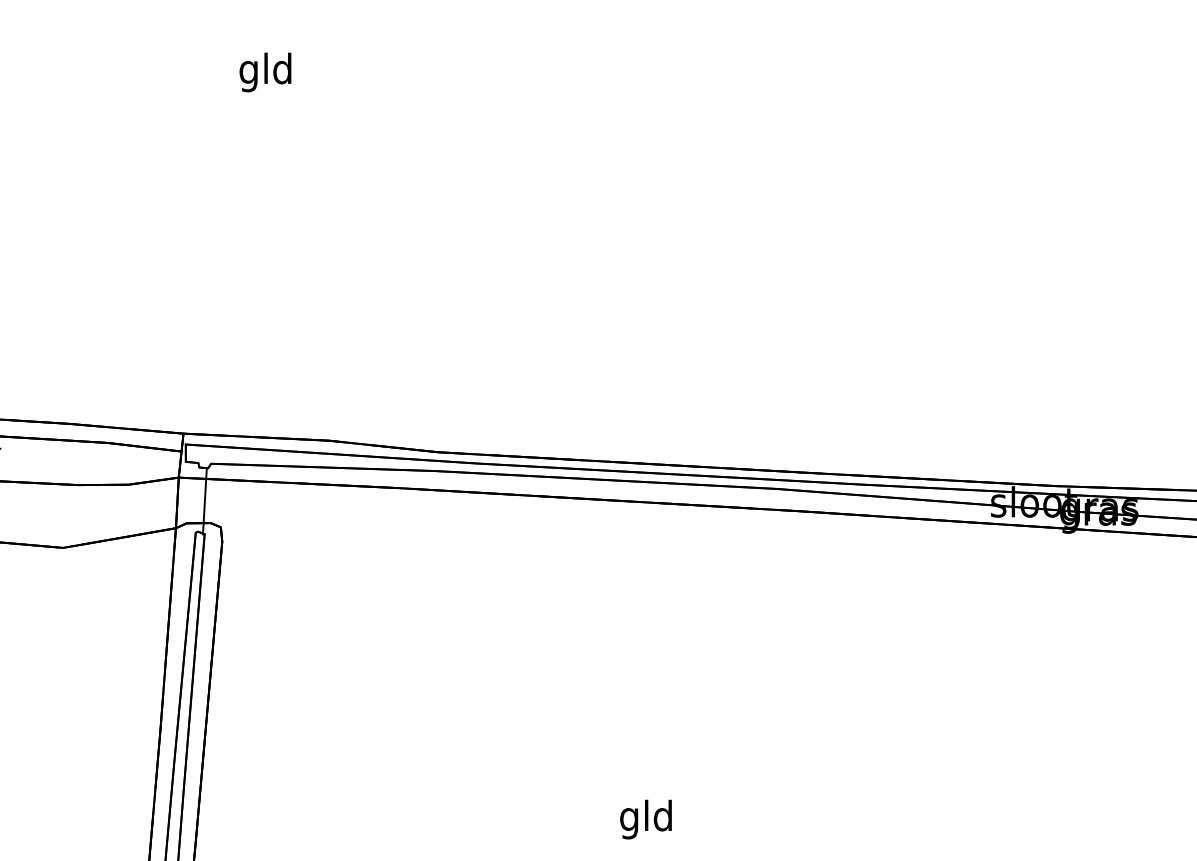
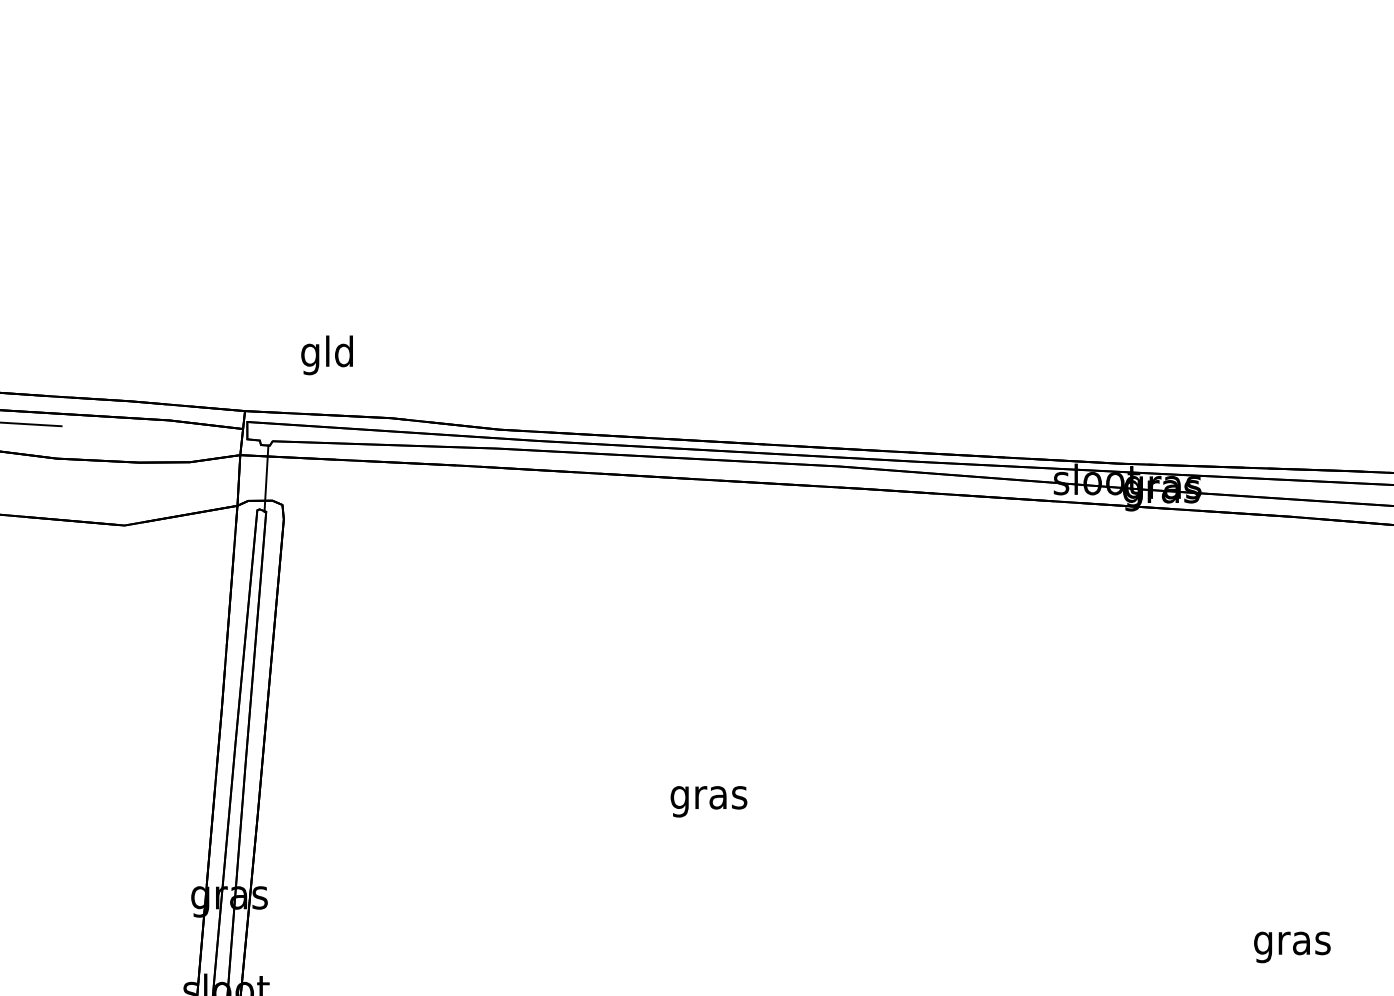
text: (264, 72) -> (326, 355), moved
text: (646, 819) -> (708, 797), gld -> gras

